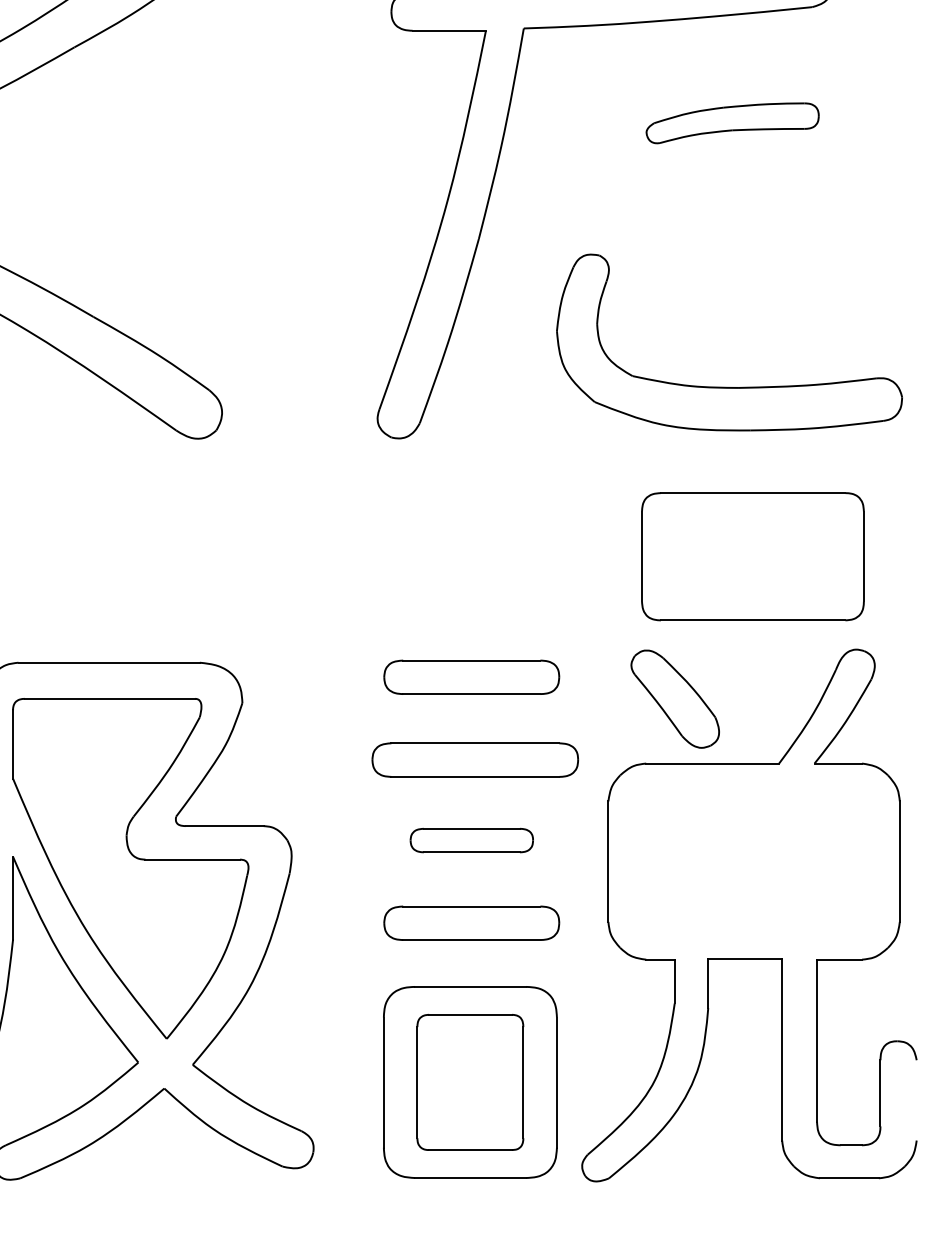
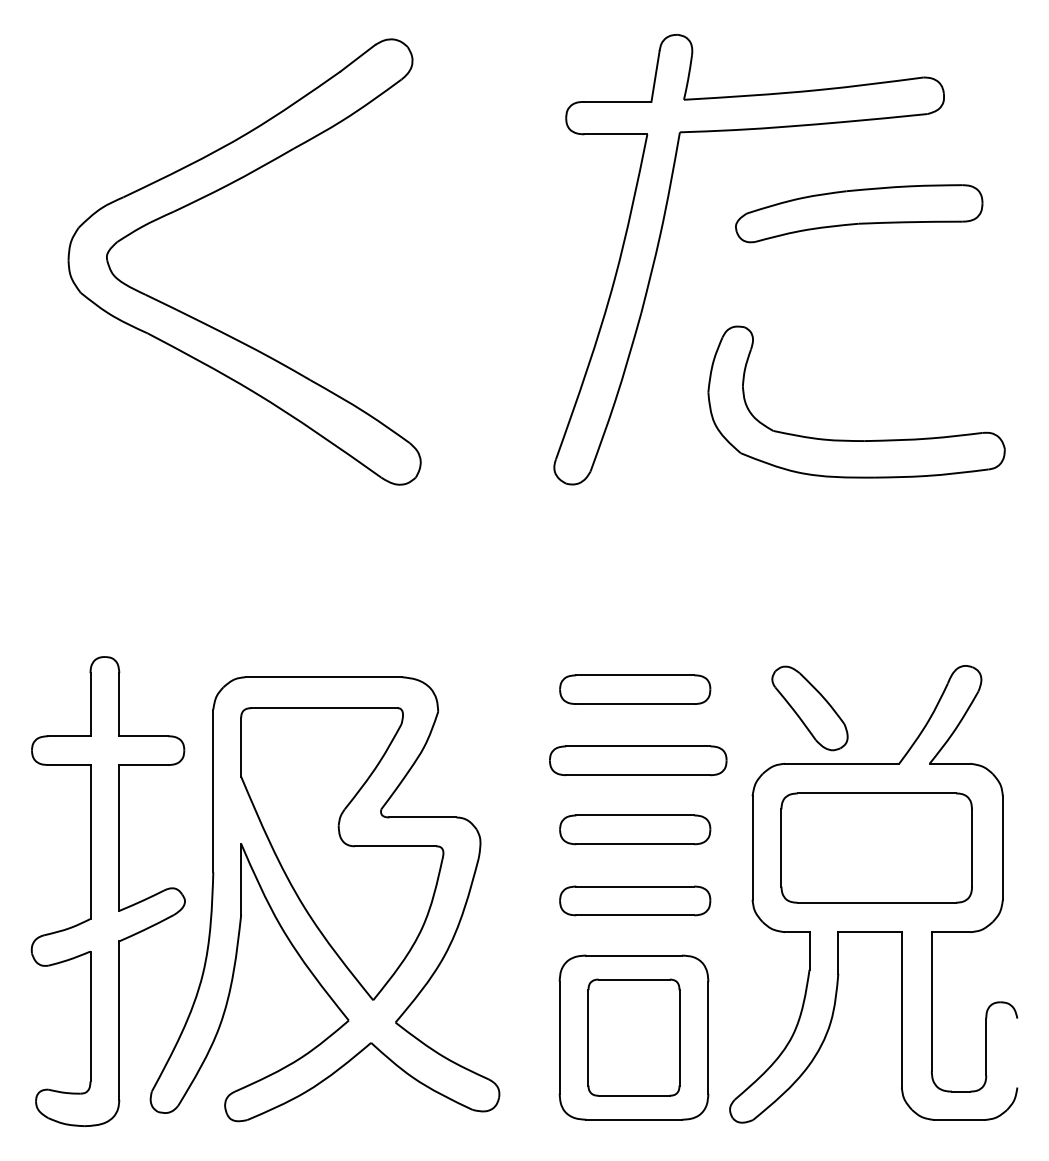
part: (732, 122) -> (859, 213), size x1.67
part: (752, 556) -> (876, 847), moved
part: (472, 840) -> (635, 829), size x1.43

